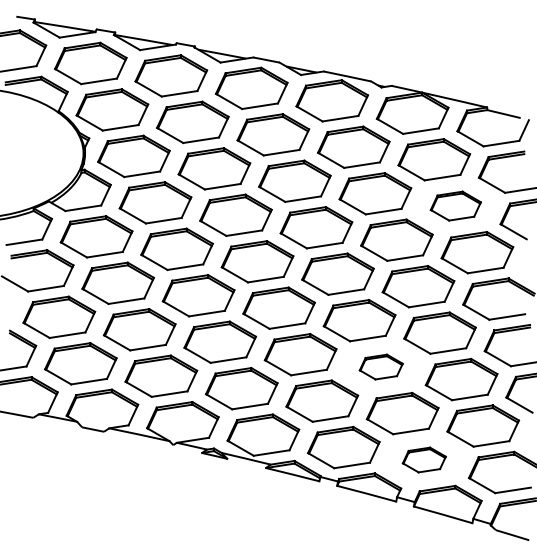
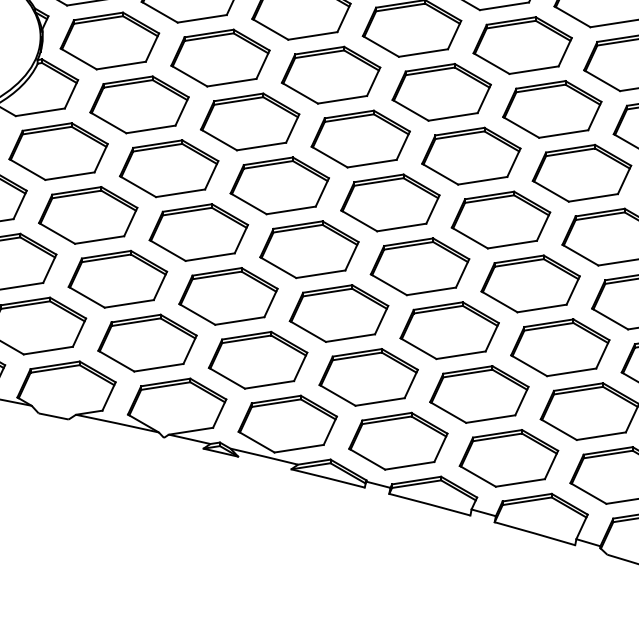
part: (455, 205) -> (551, 108), size x1.43
part: (381, 366) -> (450, 329), size x1.67
part: (424, 459) -> (509, 457), size x1.67

